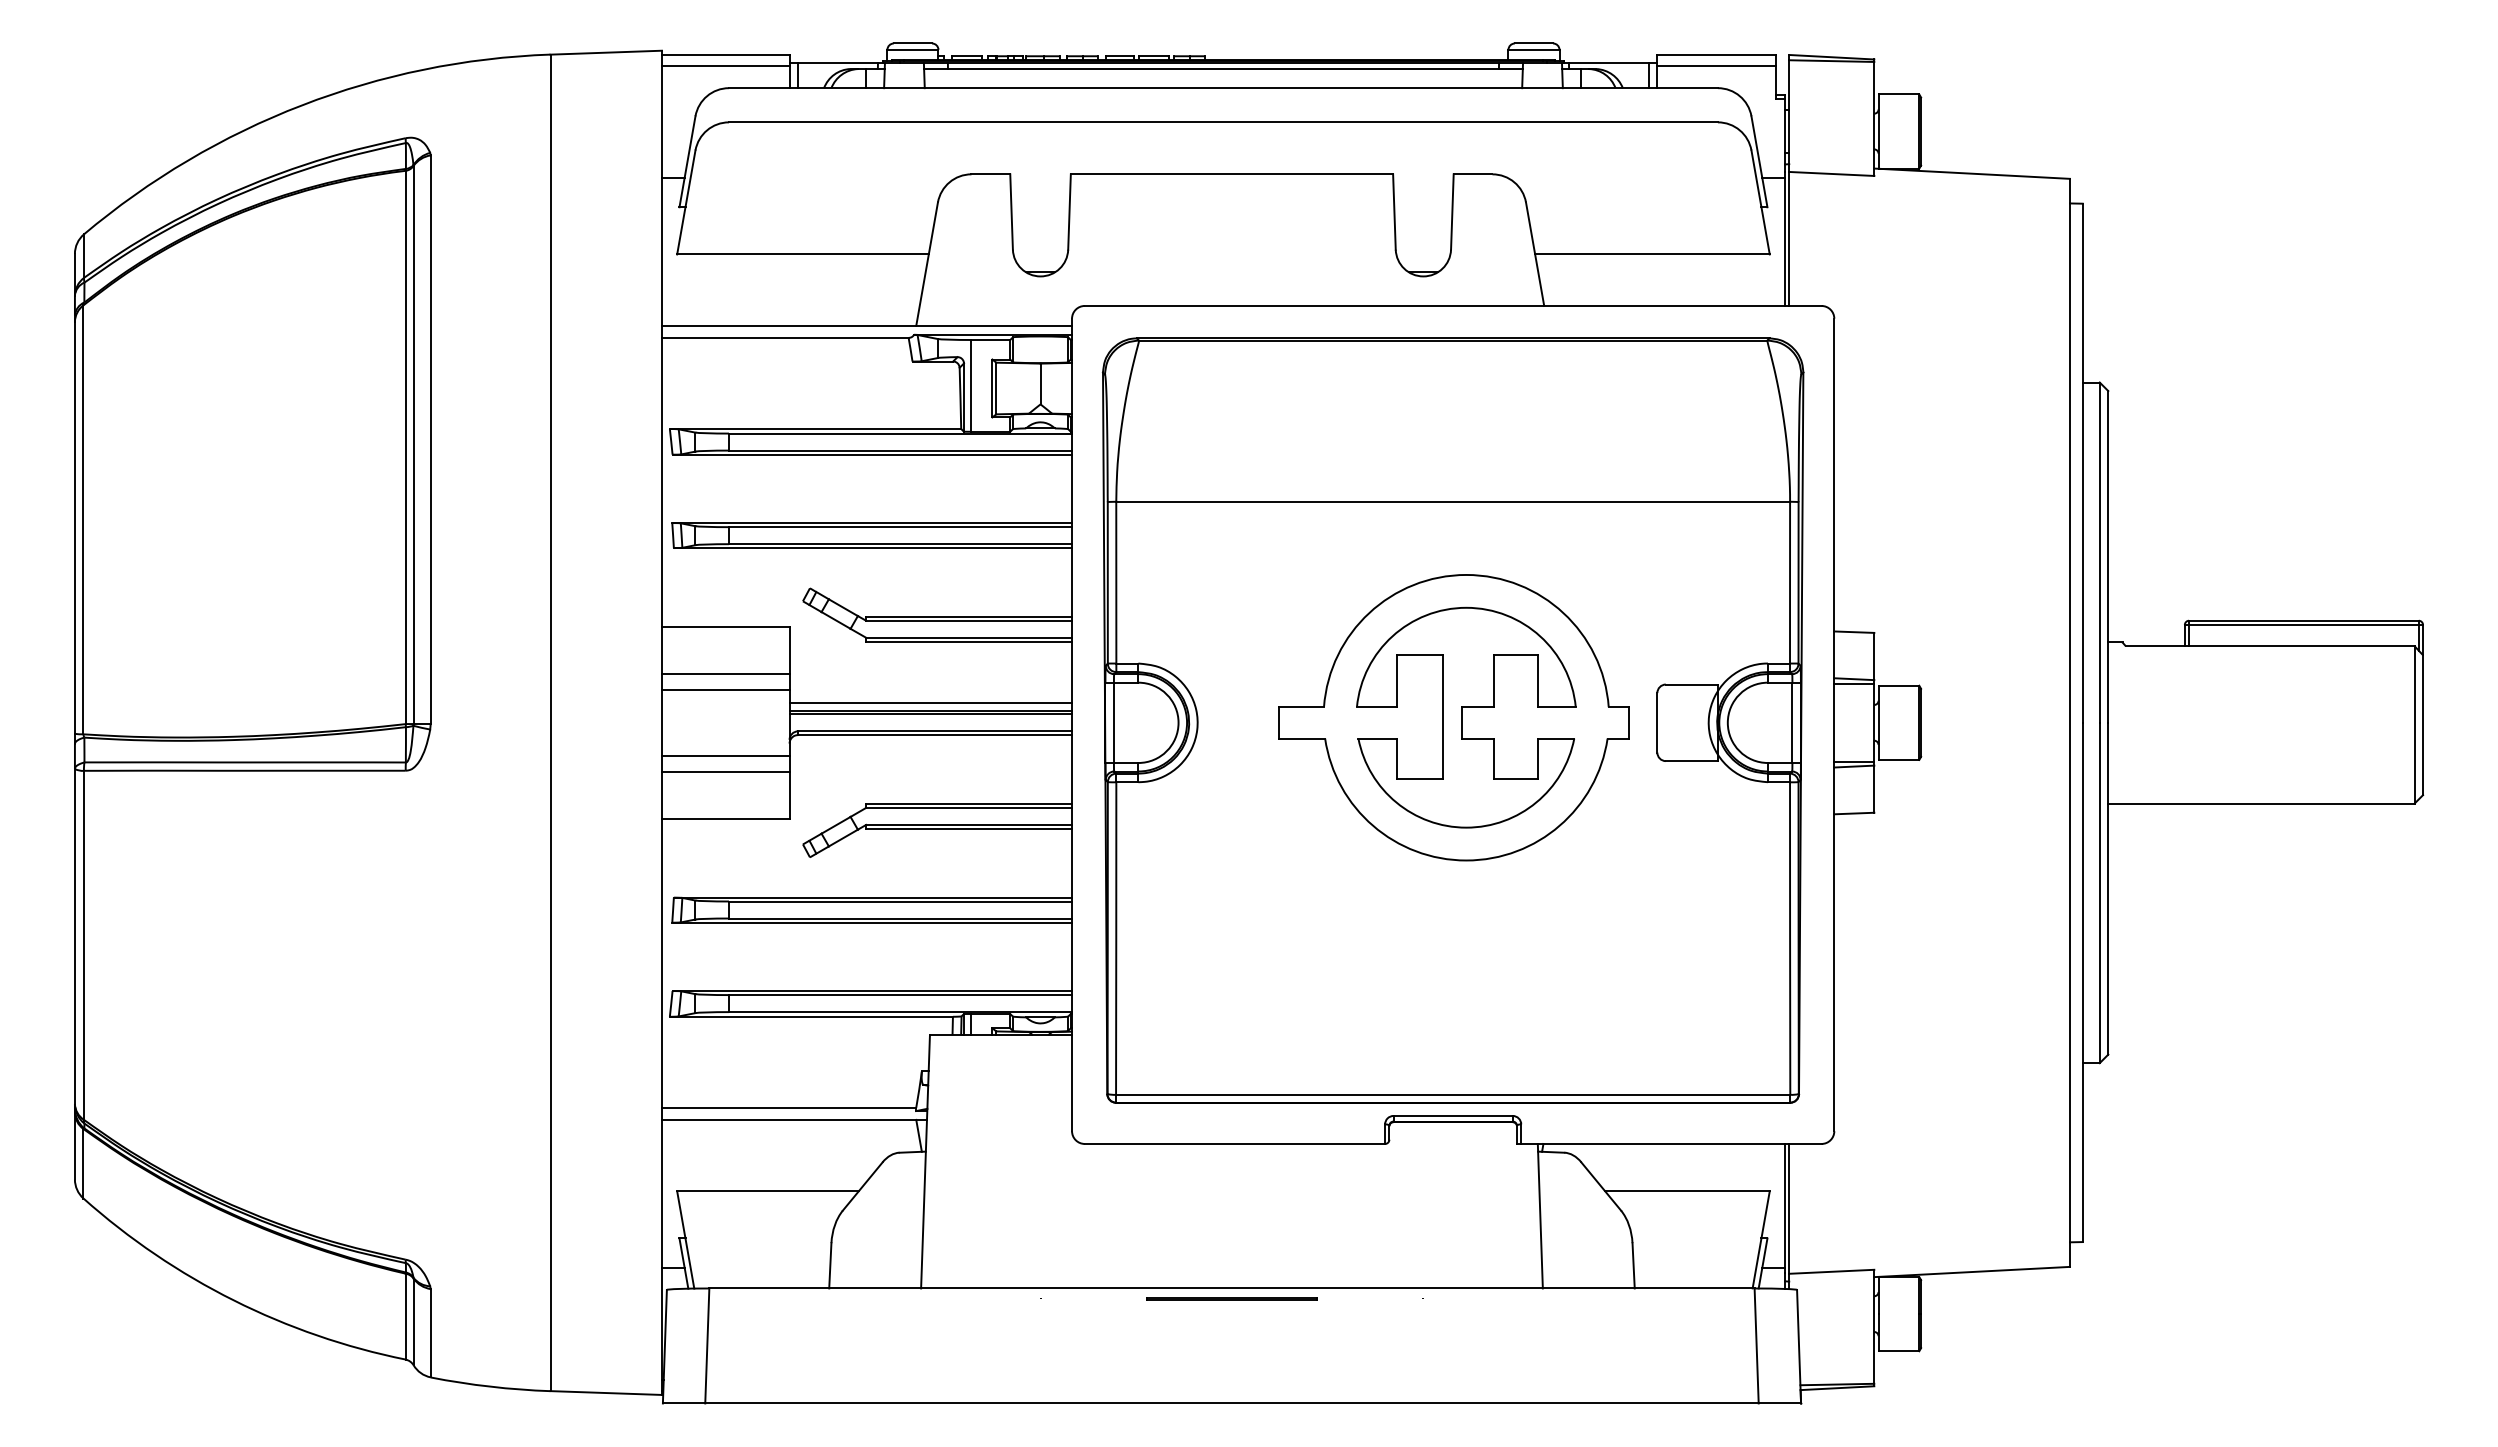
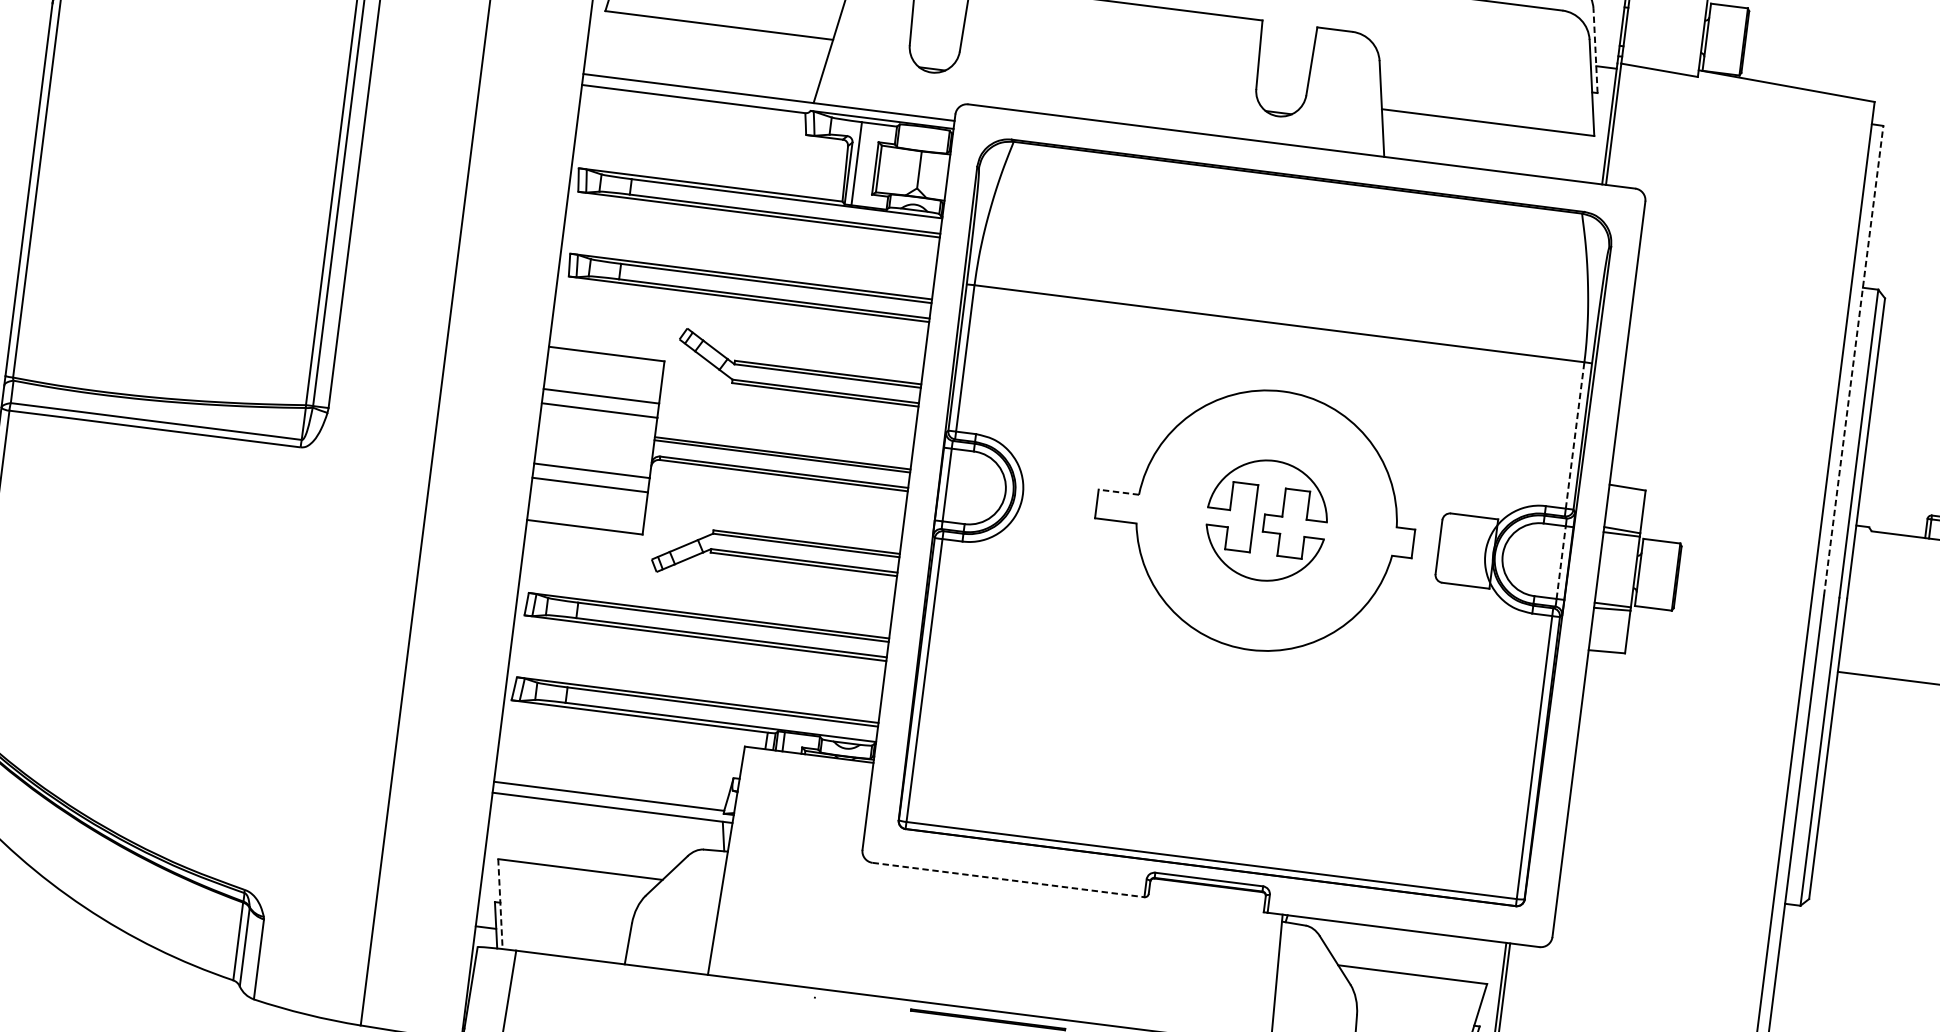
line: (1759, 161) -> (1595, 50), solid -> dashed
line: (2082, 463) -> (1853, 361), solid -> dashed
line: (1790, 582) -> (1575, 435), solid -> dashed
line: (930, 702) -> (783, 445), removed
line: (1301, 707) -> (1118, 492), solid -> dashed
part: (1466, 717) -> (1266, 520), size x0.6
line: (1792, 722) -> (1561, 562), solid -> dashed
line: (1235, 1143) -> (1009, 879), solid -> dashed
line: (685, 1240) -> (500, 904), solid -> dashed

